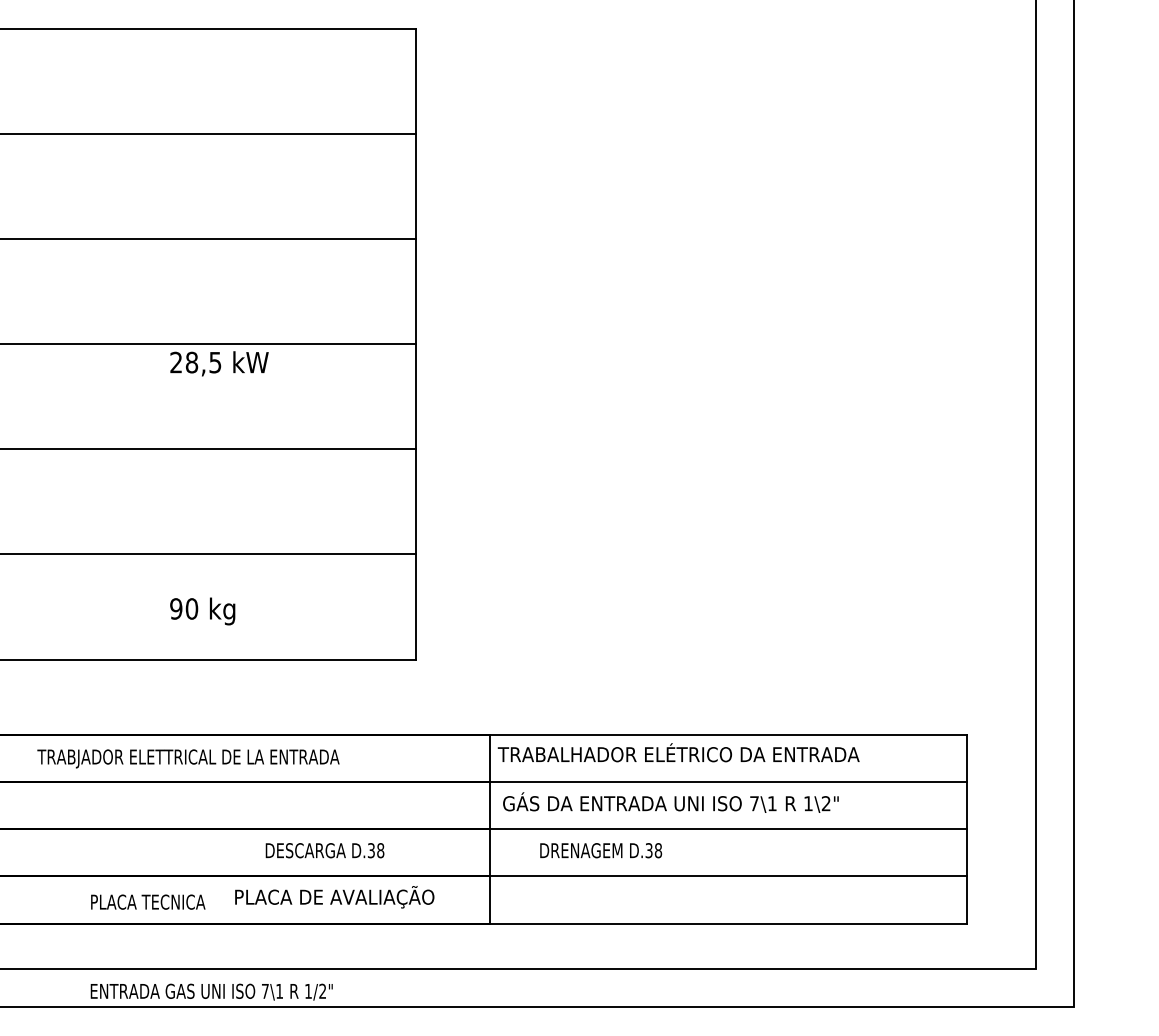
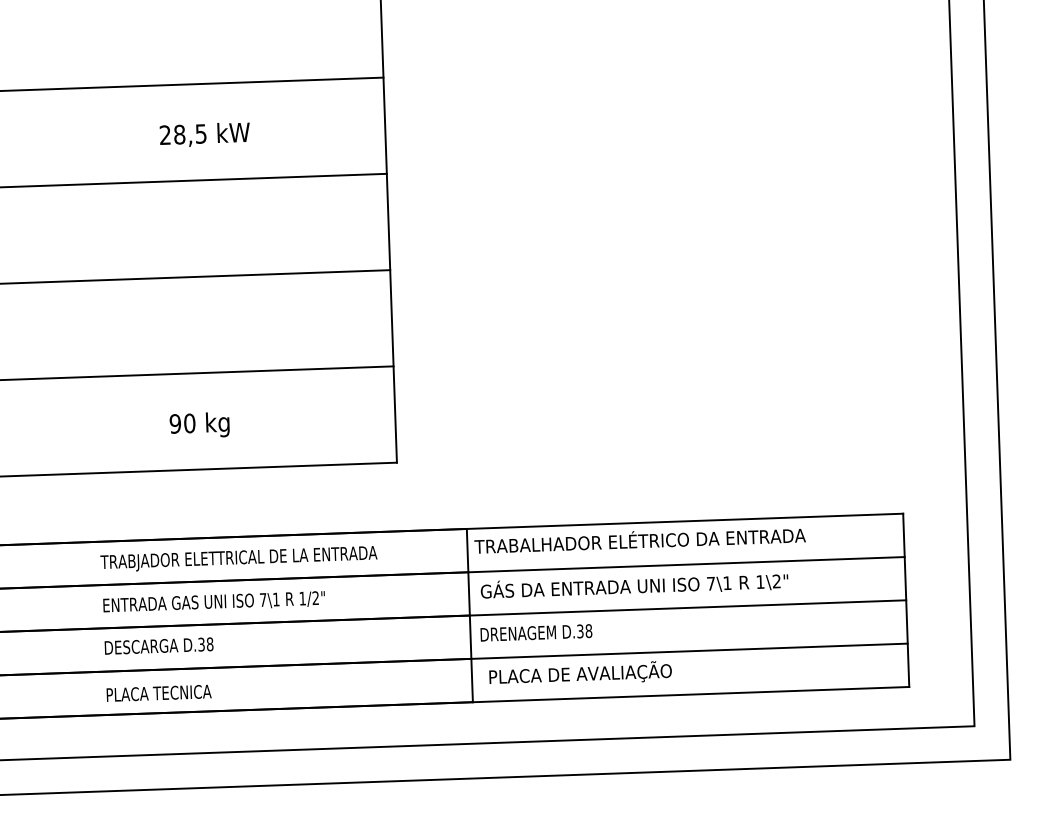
text: (219, 363) -> (204, 134), moved
text: (188, 758) -> (239, 558), moved
text: (324, 850) -> (158, 645), moved
text: (601, 850) -> (536, 632), moved
text: (334, 897) -> (580, 674), moved
text: (211, 991) -> (213, 601), moved

